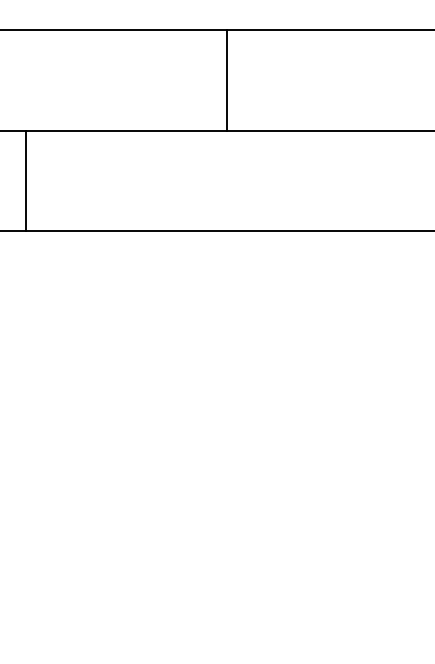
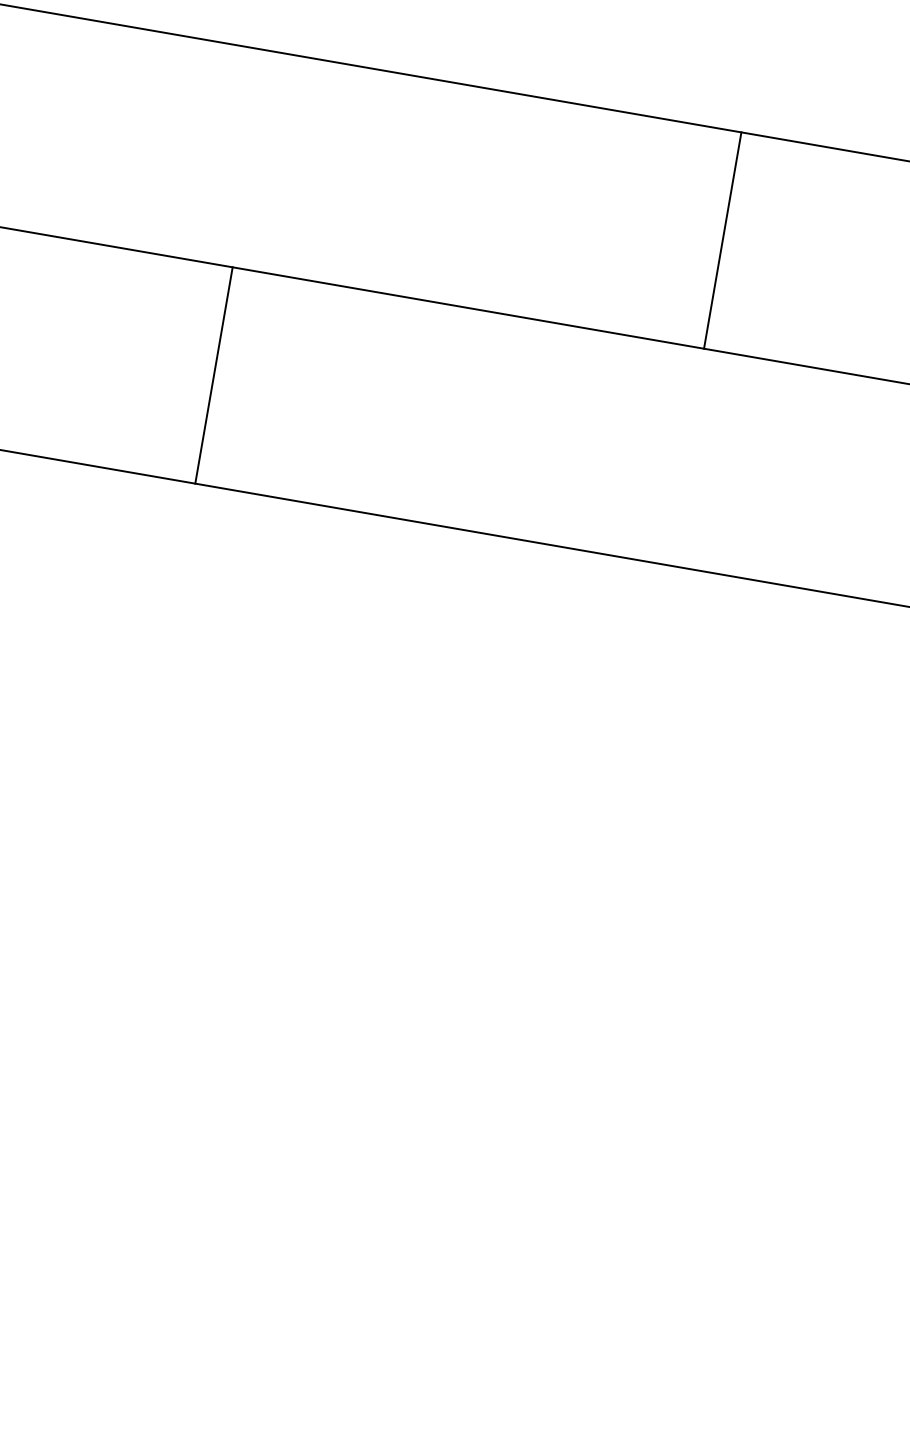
line: (227, 80) -> (723, 240), moved
line: (25, 180) -> (213, 373), moved

